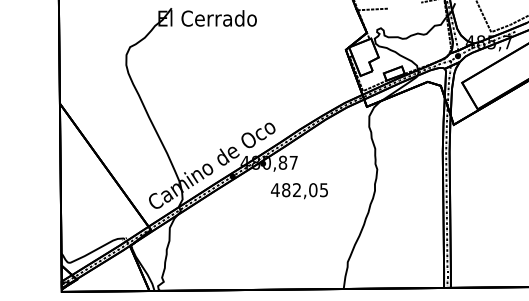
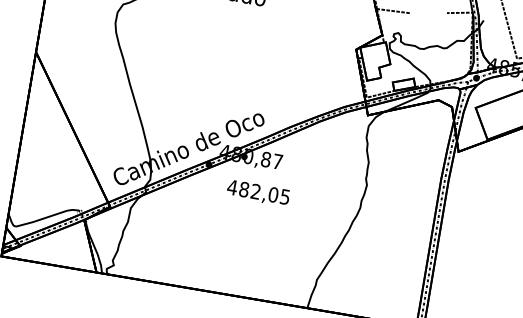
text: (299, 191) -> (258, 193), moved

